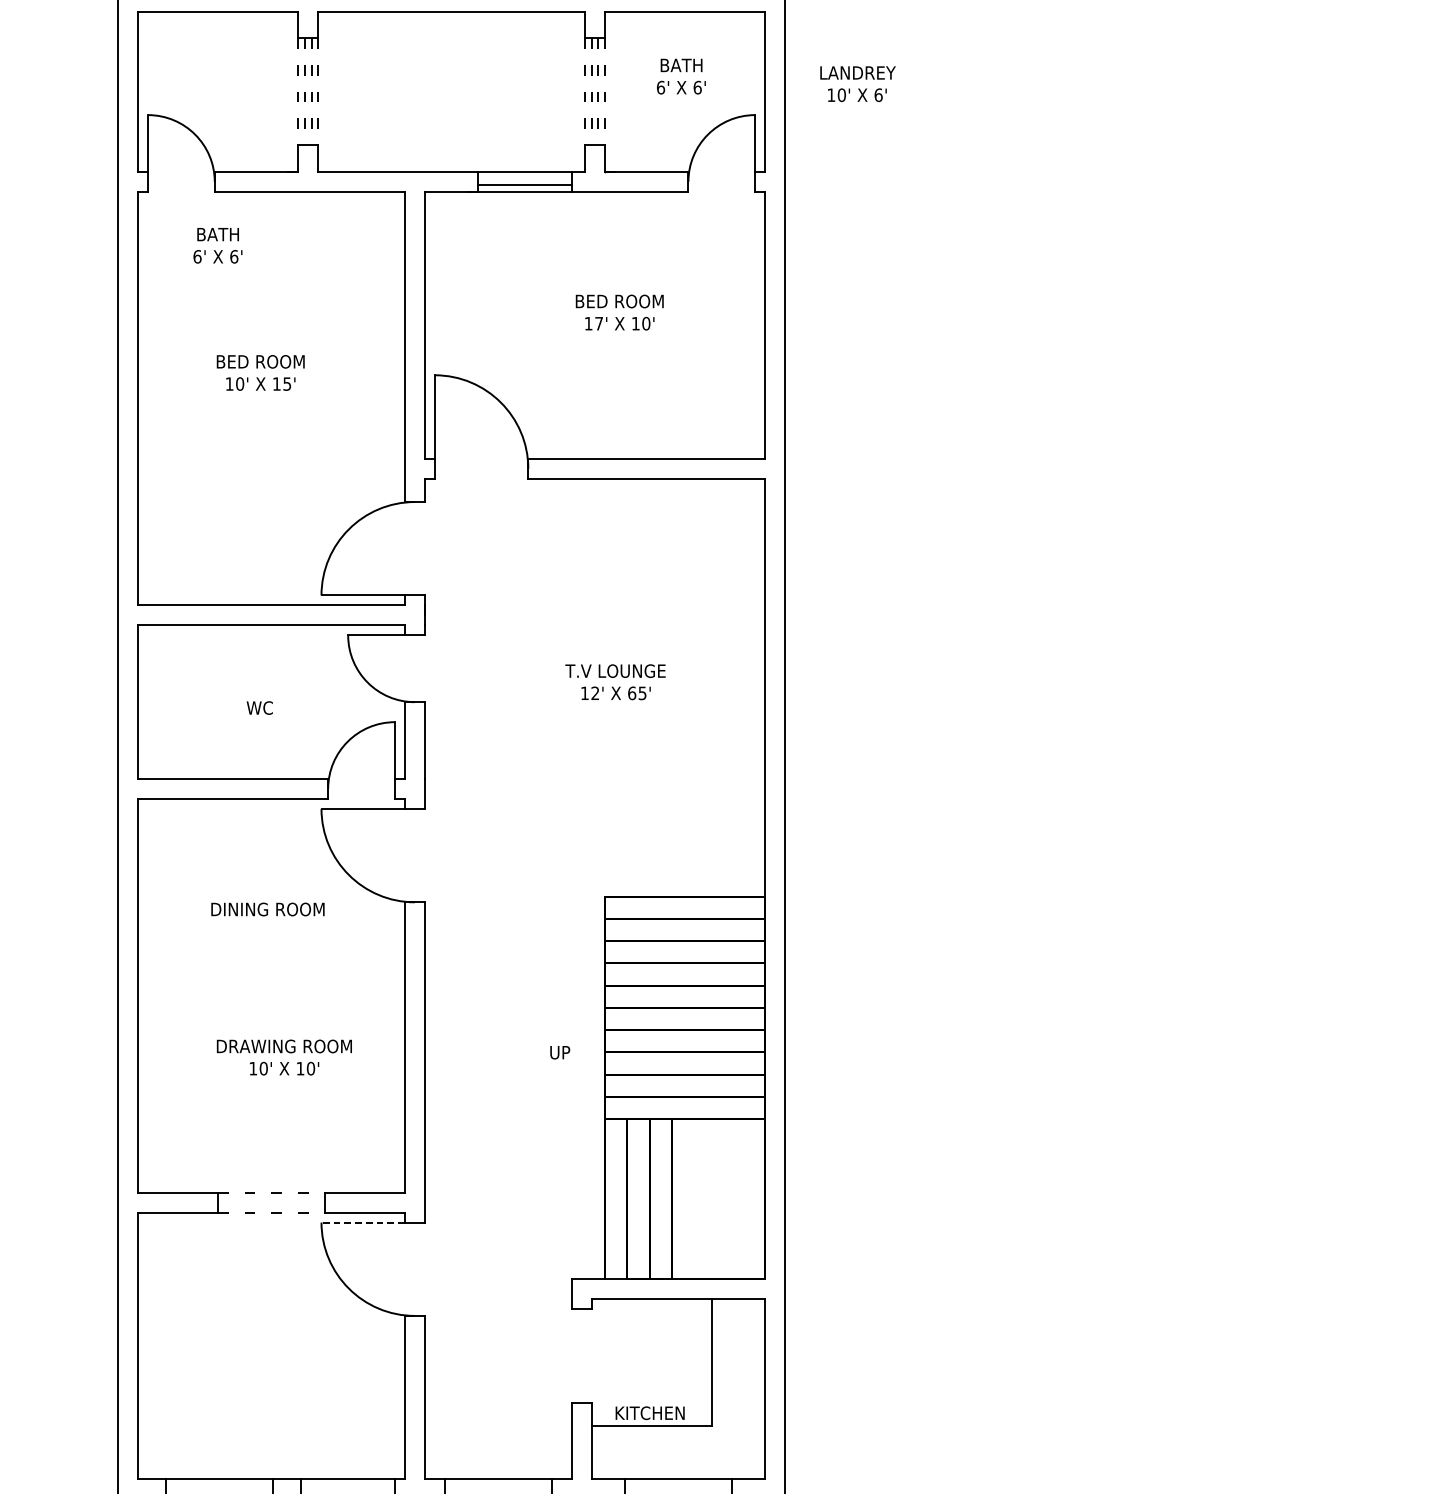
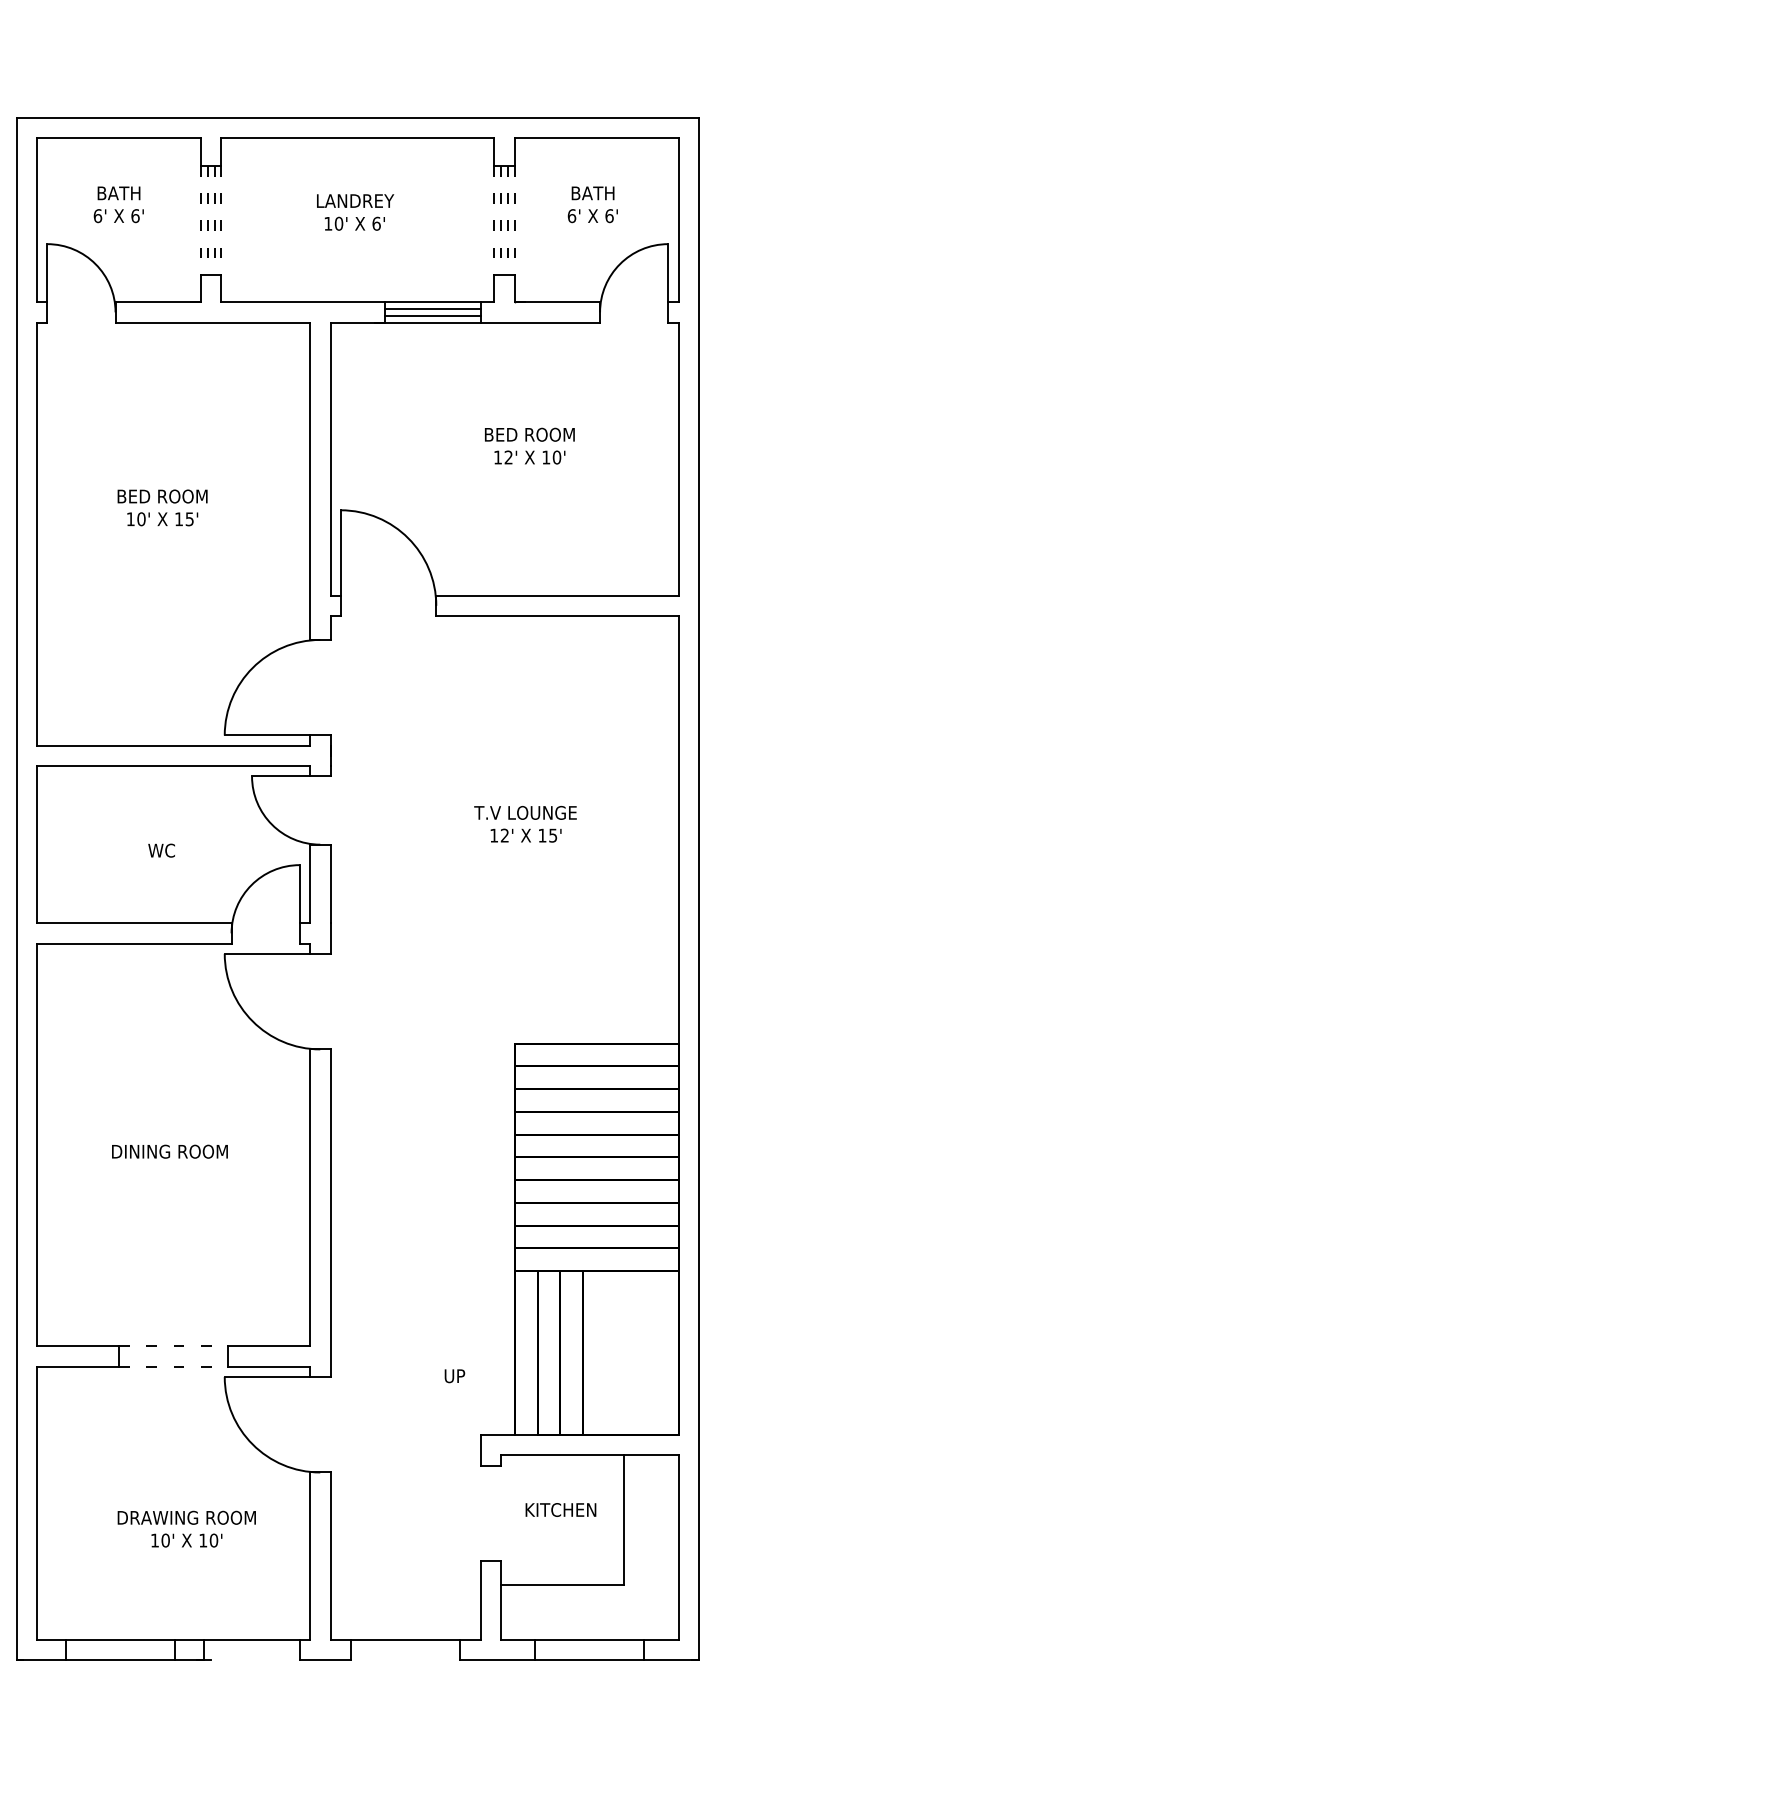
text: (857, 84) -> (355, 212), moved
line: (524, 178) -> (432, 308), added
text: (217, 245) -> (118, 204), moved
text: (598, 323) -> (508, 457), 17' -> 12'
text: (632, 693) -> (542, 835), 65' -> 15'
text: (267, 909) -> (169, 1151), moved
text: (559, 1052) -> (454, 1376), moved
text: (284, 1056) -> (186, 1528), moved
line: (363, 1222) -> (267, 1376), dashed -> solid
text: (649, 1412) -> (560, 1509), moved

